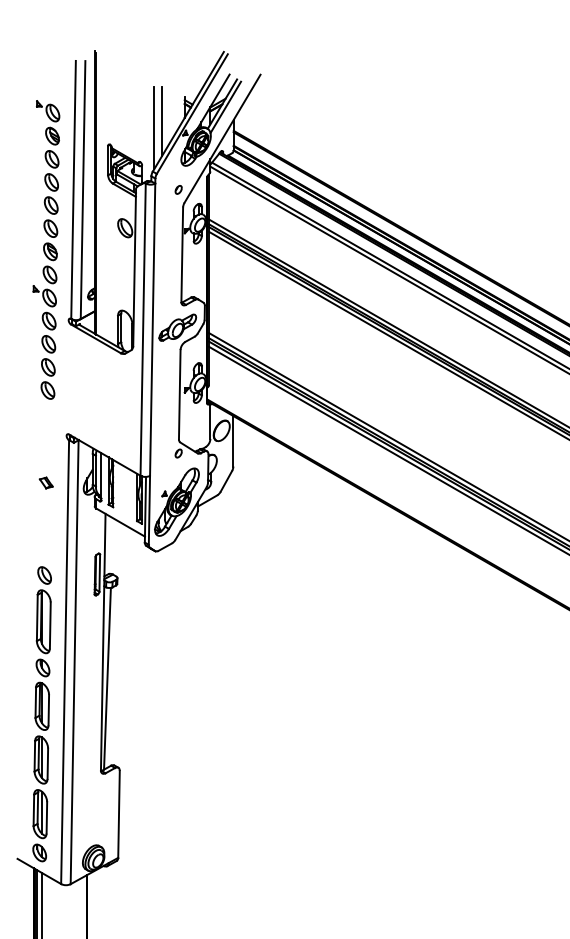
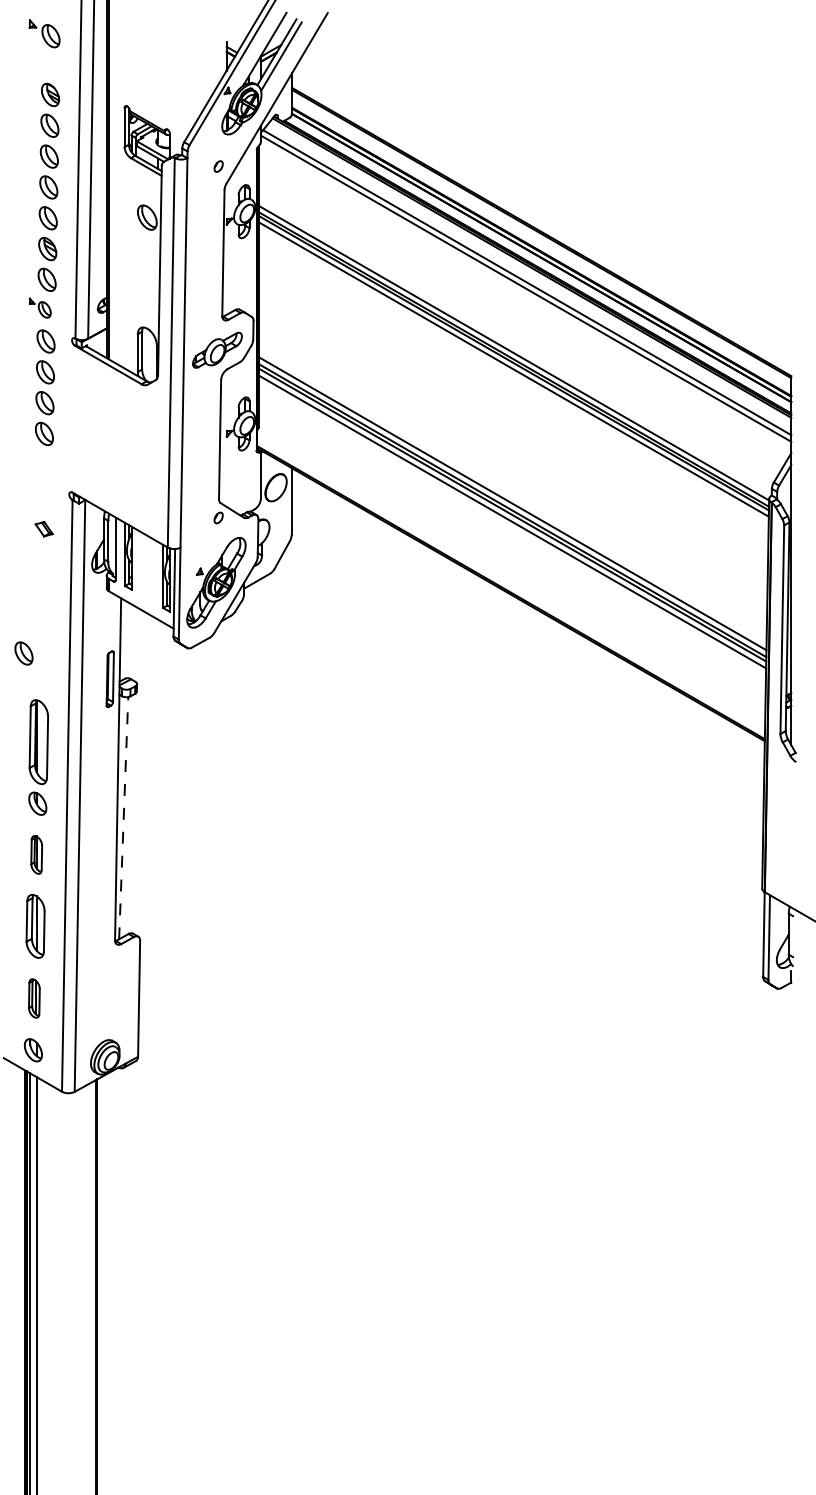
part: (48, 111) -> (44, 33), moved
line: (162, 120) -> (196, 74), removed
line: (153, 127) -> (185, 83), removed
part: (45, 295) -> (40, 307), size x0.7
part: (45, 483) -> (43, 529), moved
part: (44, 575) -> (23, 653), moved
line: (107, 678) -> (123, 817), solid -> dashed
part: (42, 706) -> (36, 854), size x0.6
part: (40, 814) -> (34, 998), size x0.6

